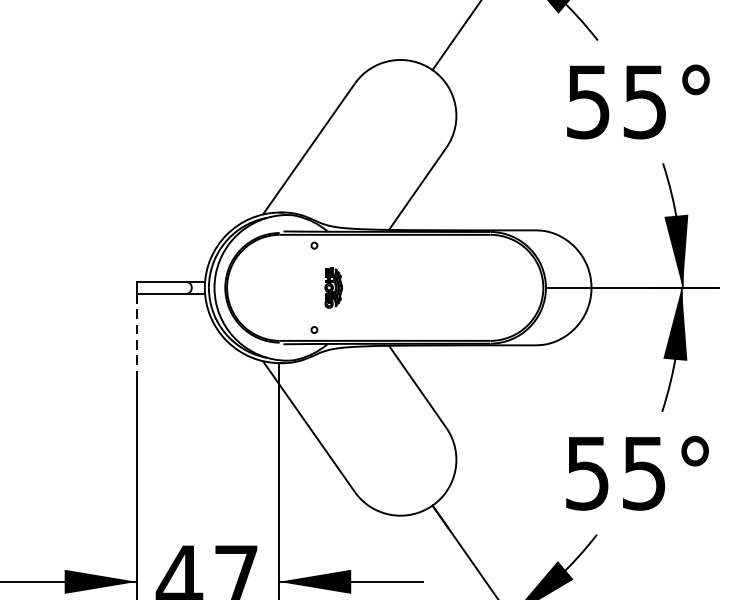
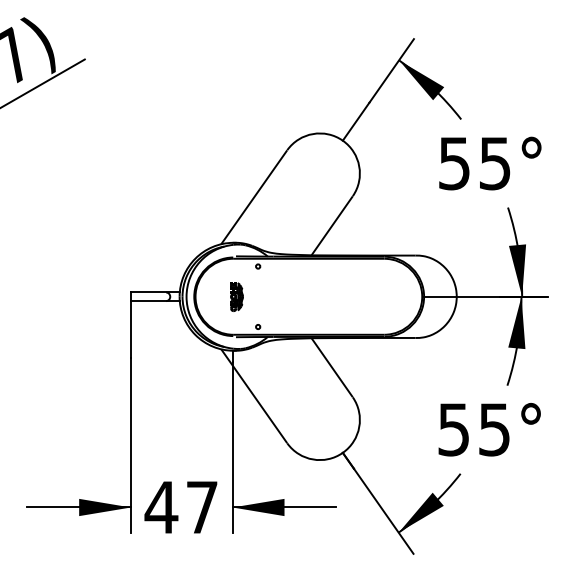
part: (333, 287) -> (236, 296), moved
line: (136, 333) -> (130, 329), dashed -> solid

